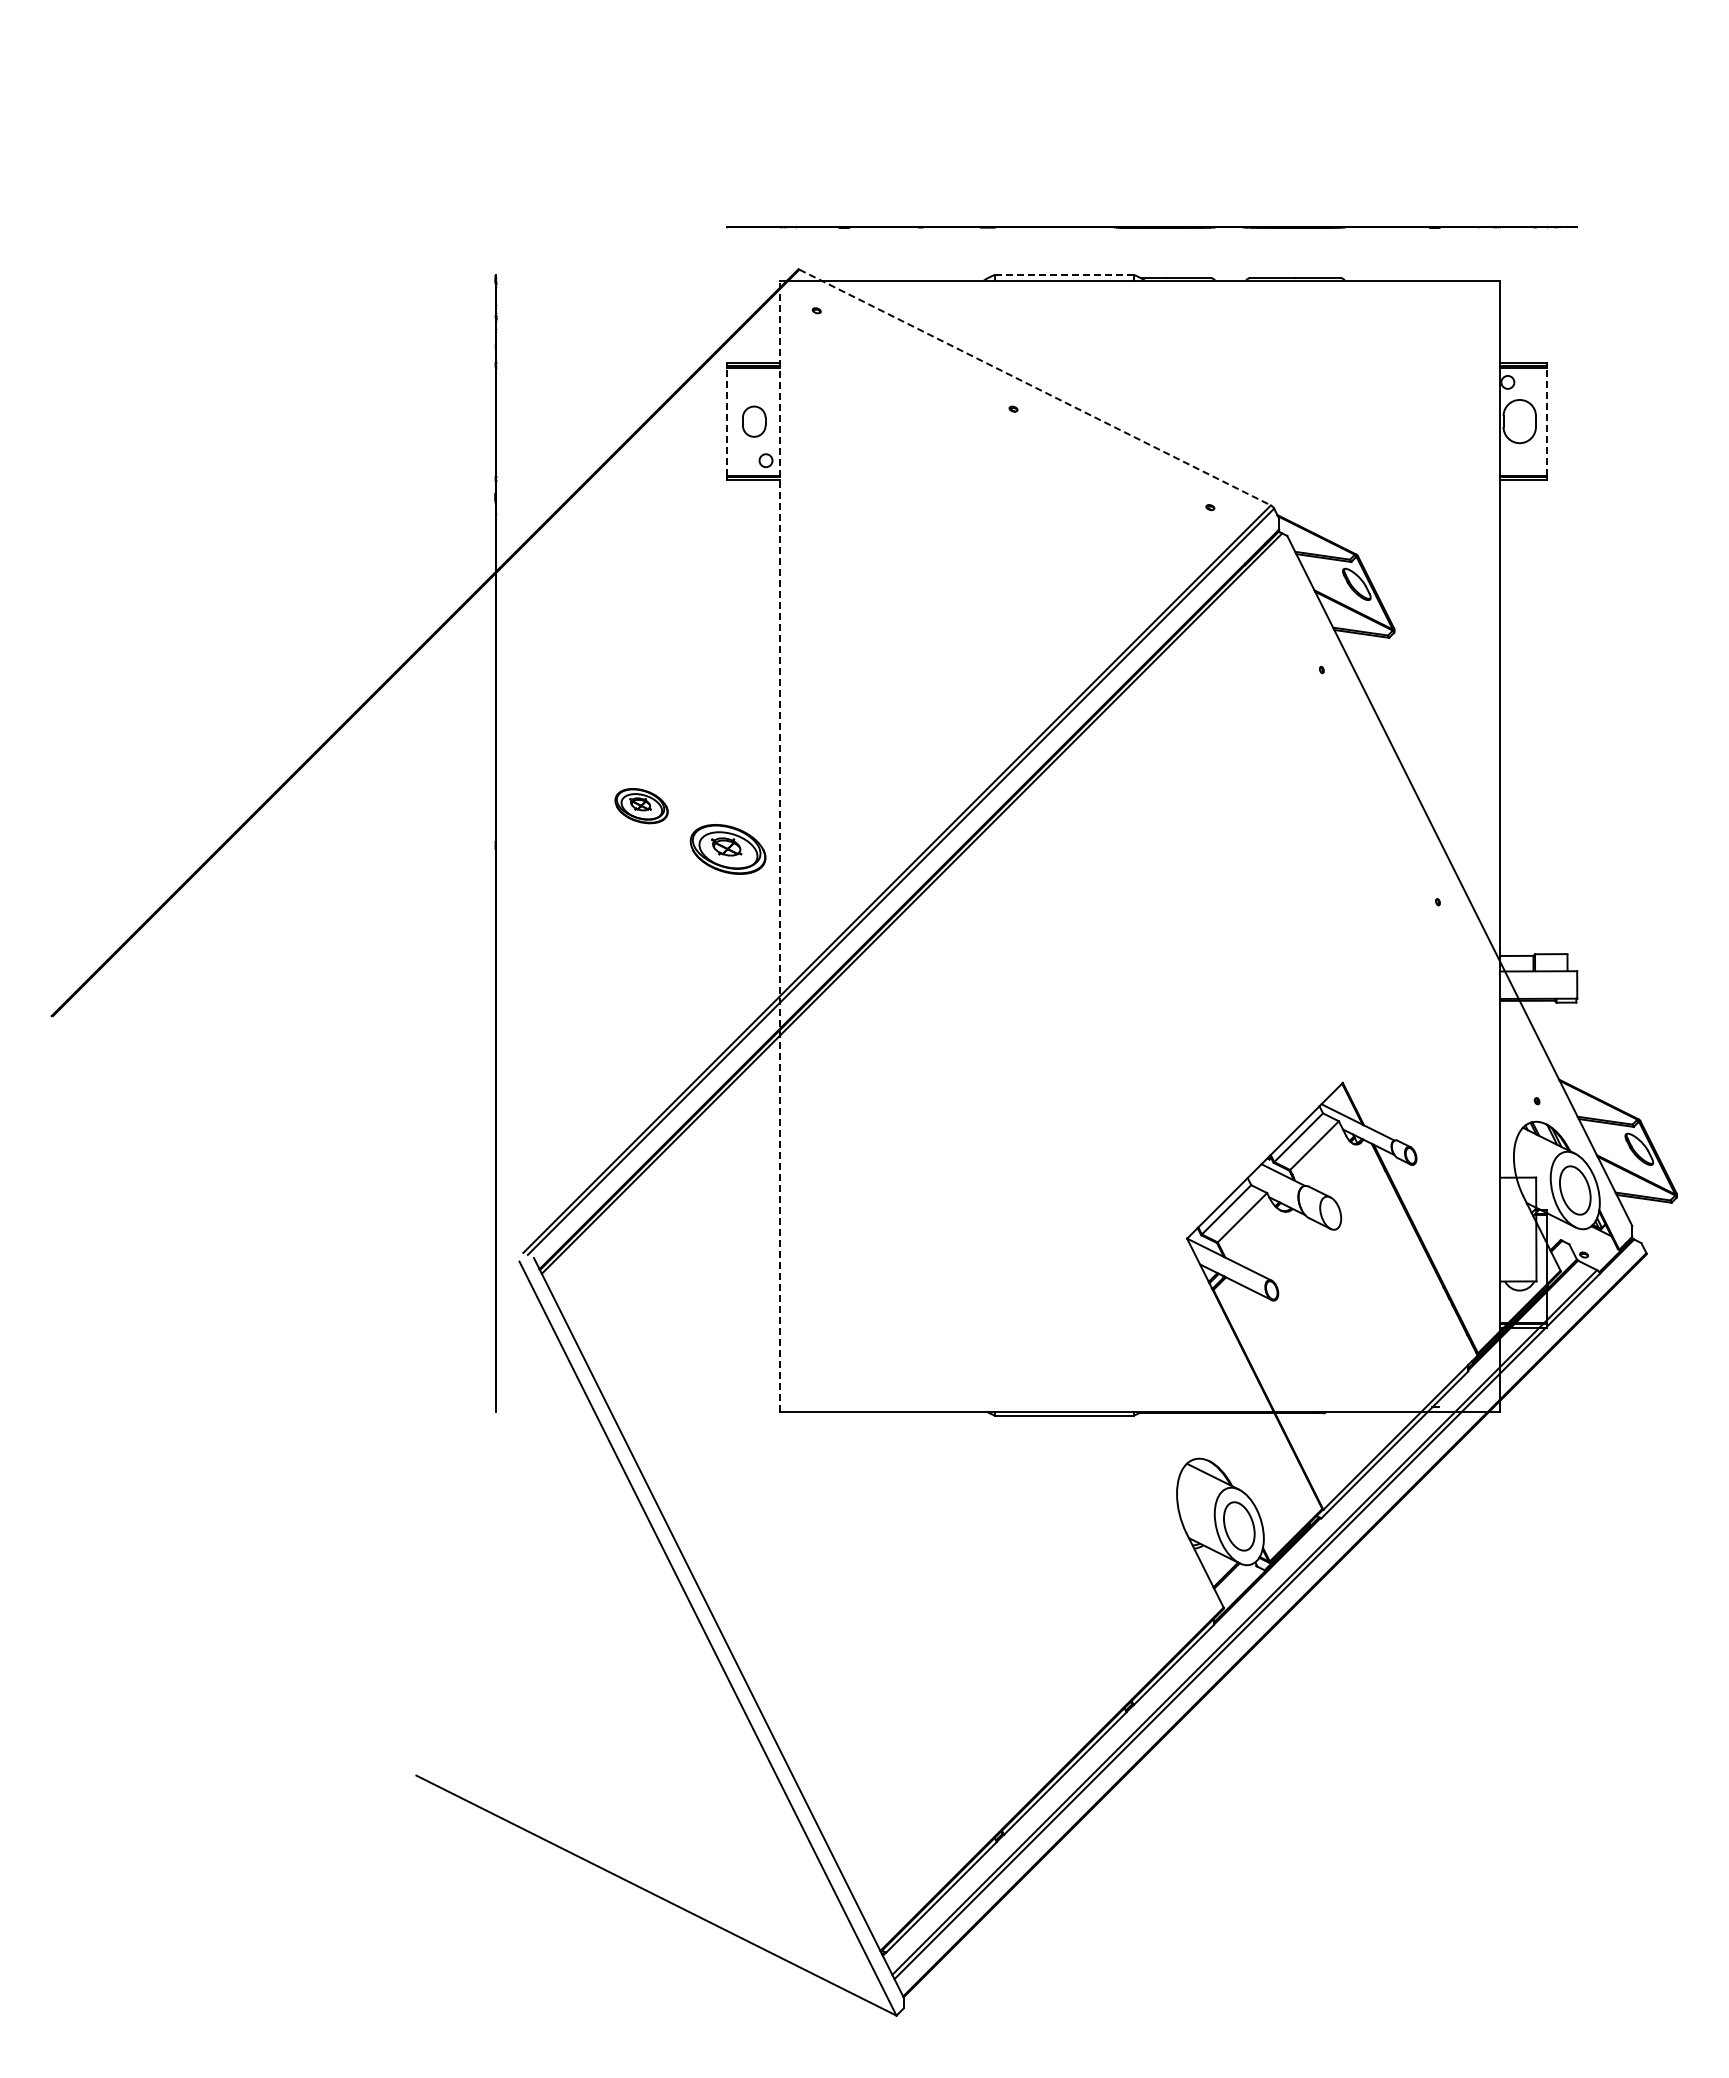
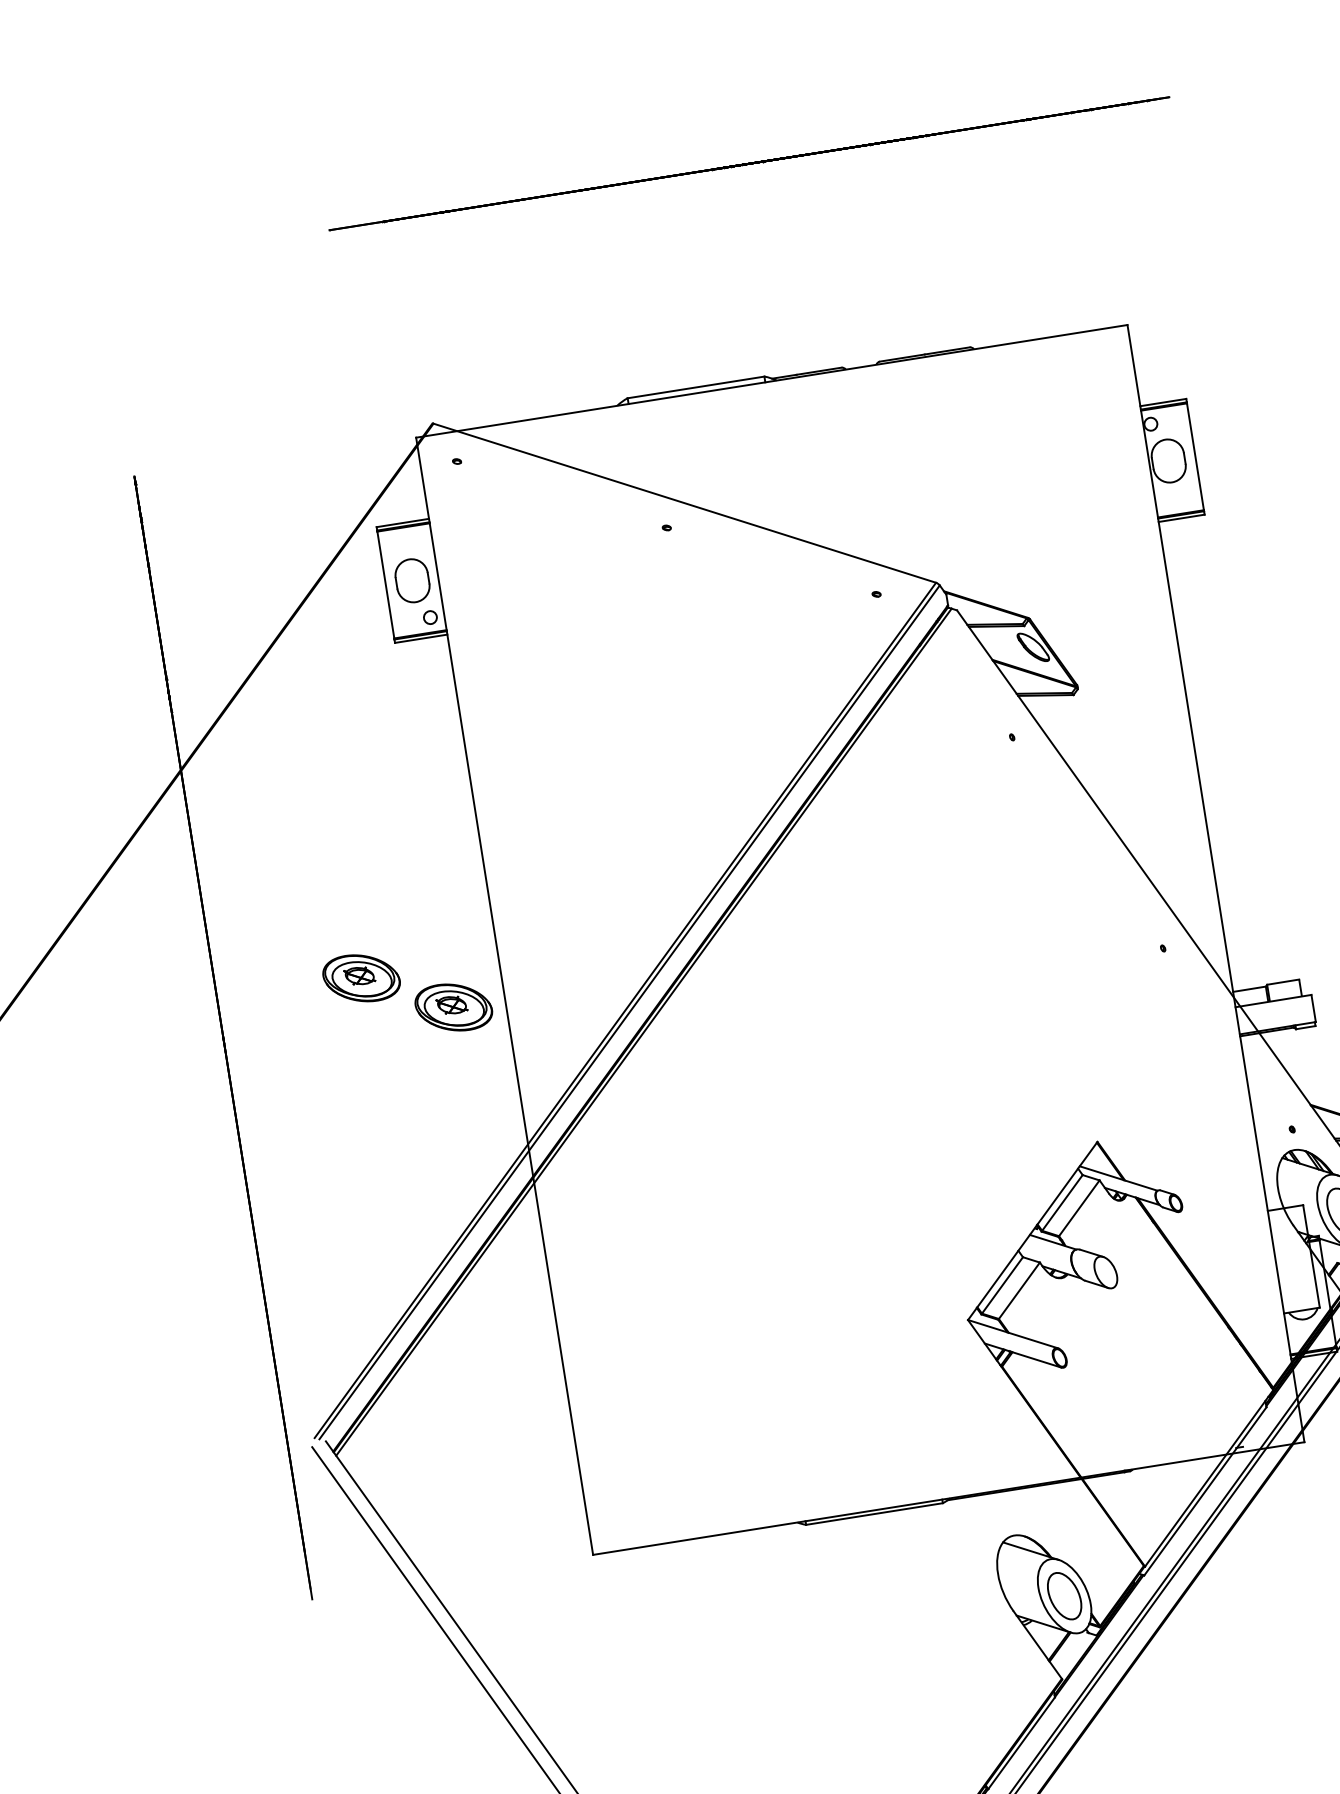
line: (1151, 227) -> (748, 163), moved
line: (1064, 274) -> (696, 386), dashed -> solid
line: (1035, 387) -> (685, 503), dashed -> solid
line: (727, 421) -> (386, 584), dashed -> solid
part: (754, 421) -> (412, 580), size x1.43
line: (1546, 421) -> (1195, 456), dashed -> solid
part: (641, 805) -> (361, 977), size x1.43
line: (780, 846) -> (505, 996), dashed -> solid

